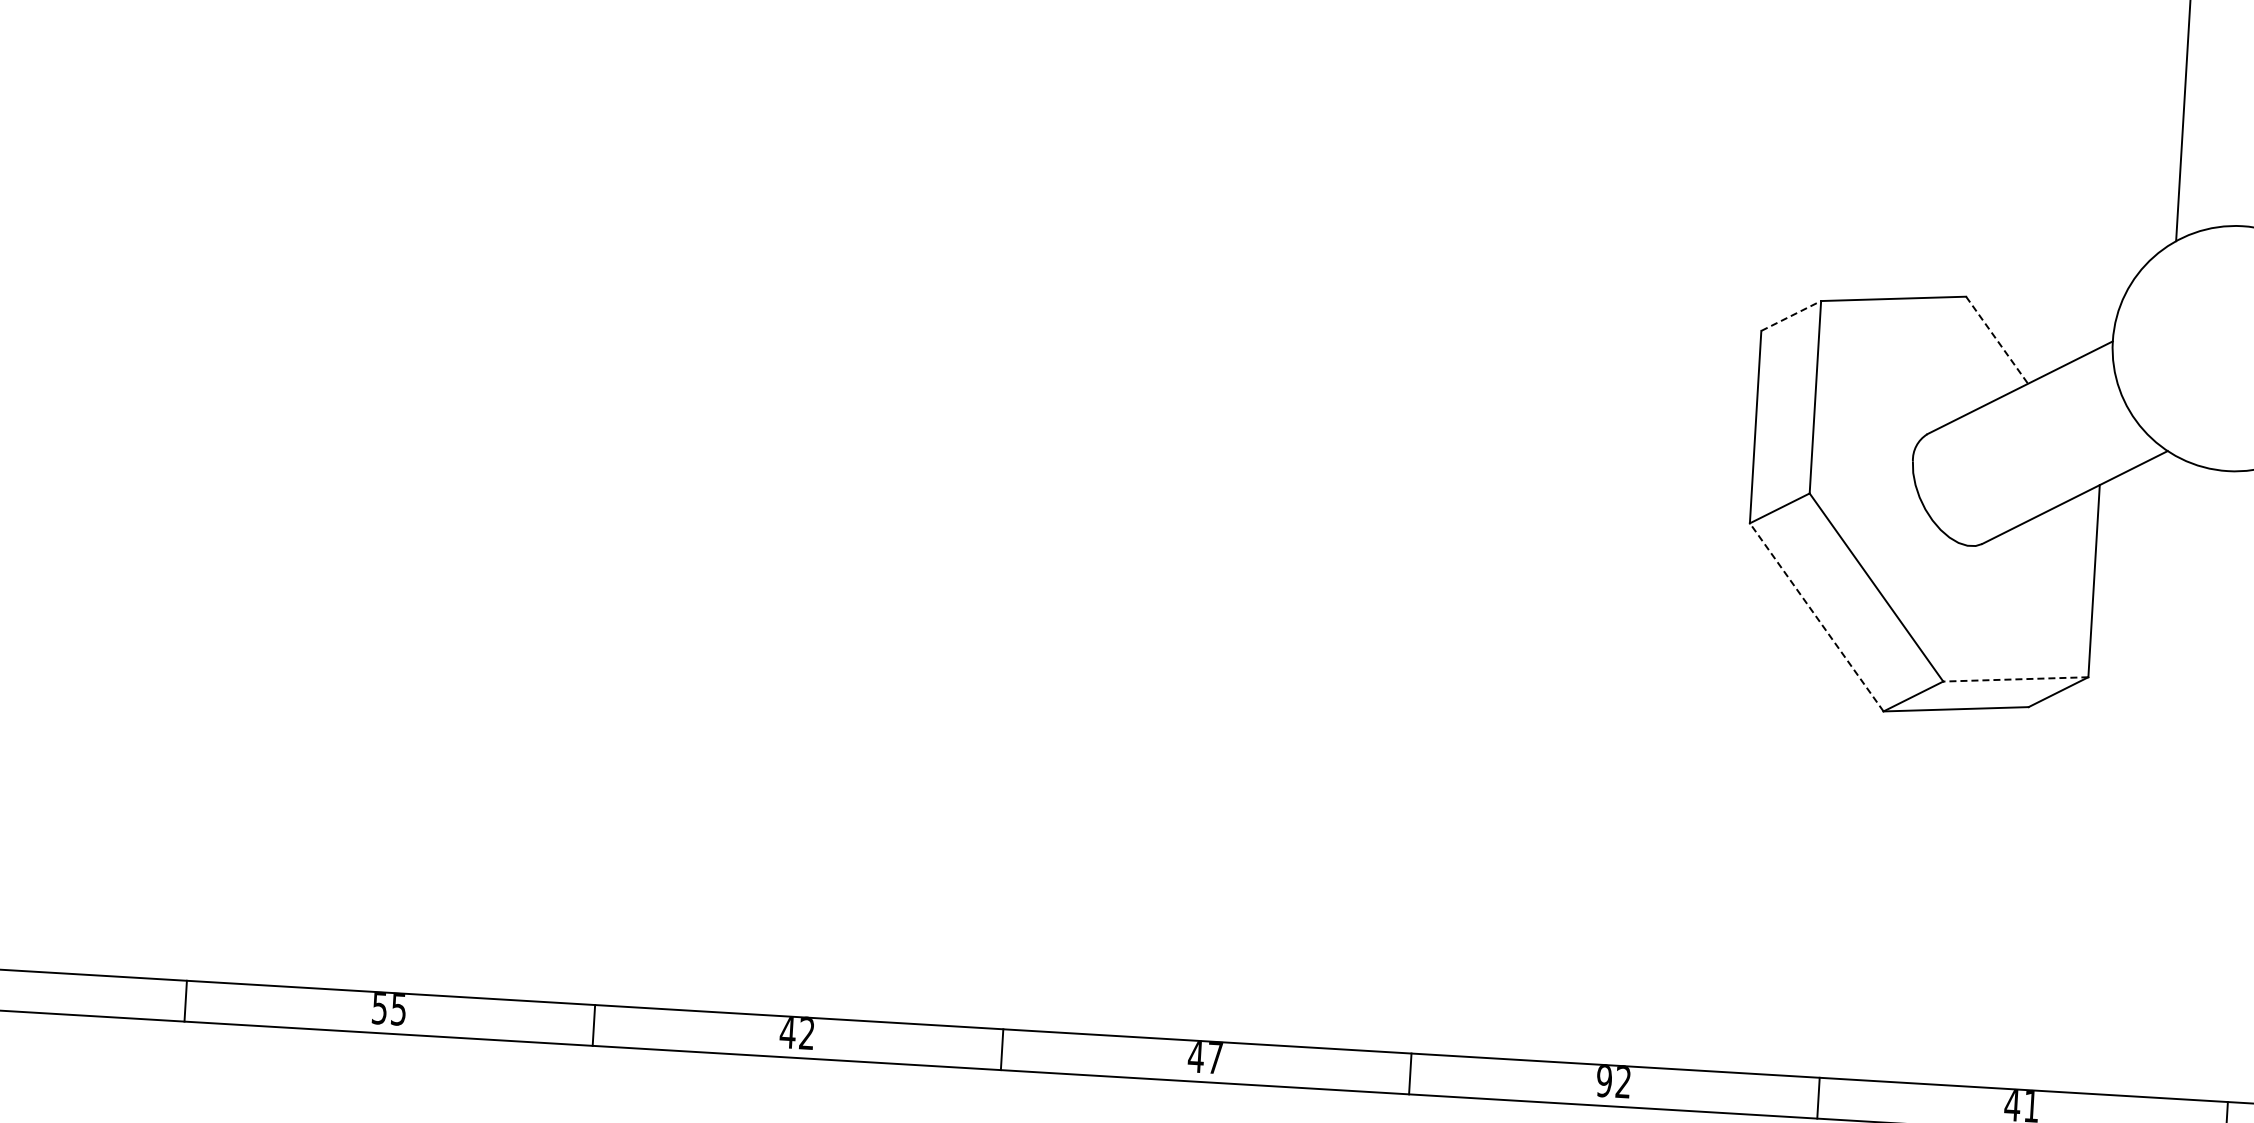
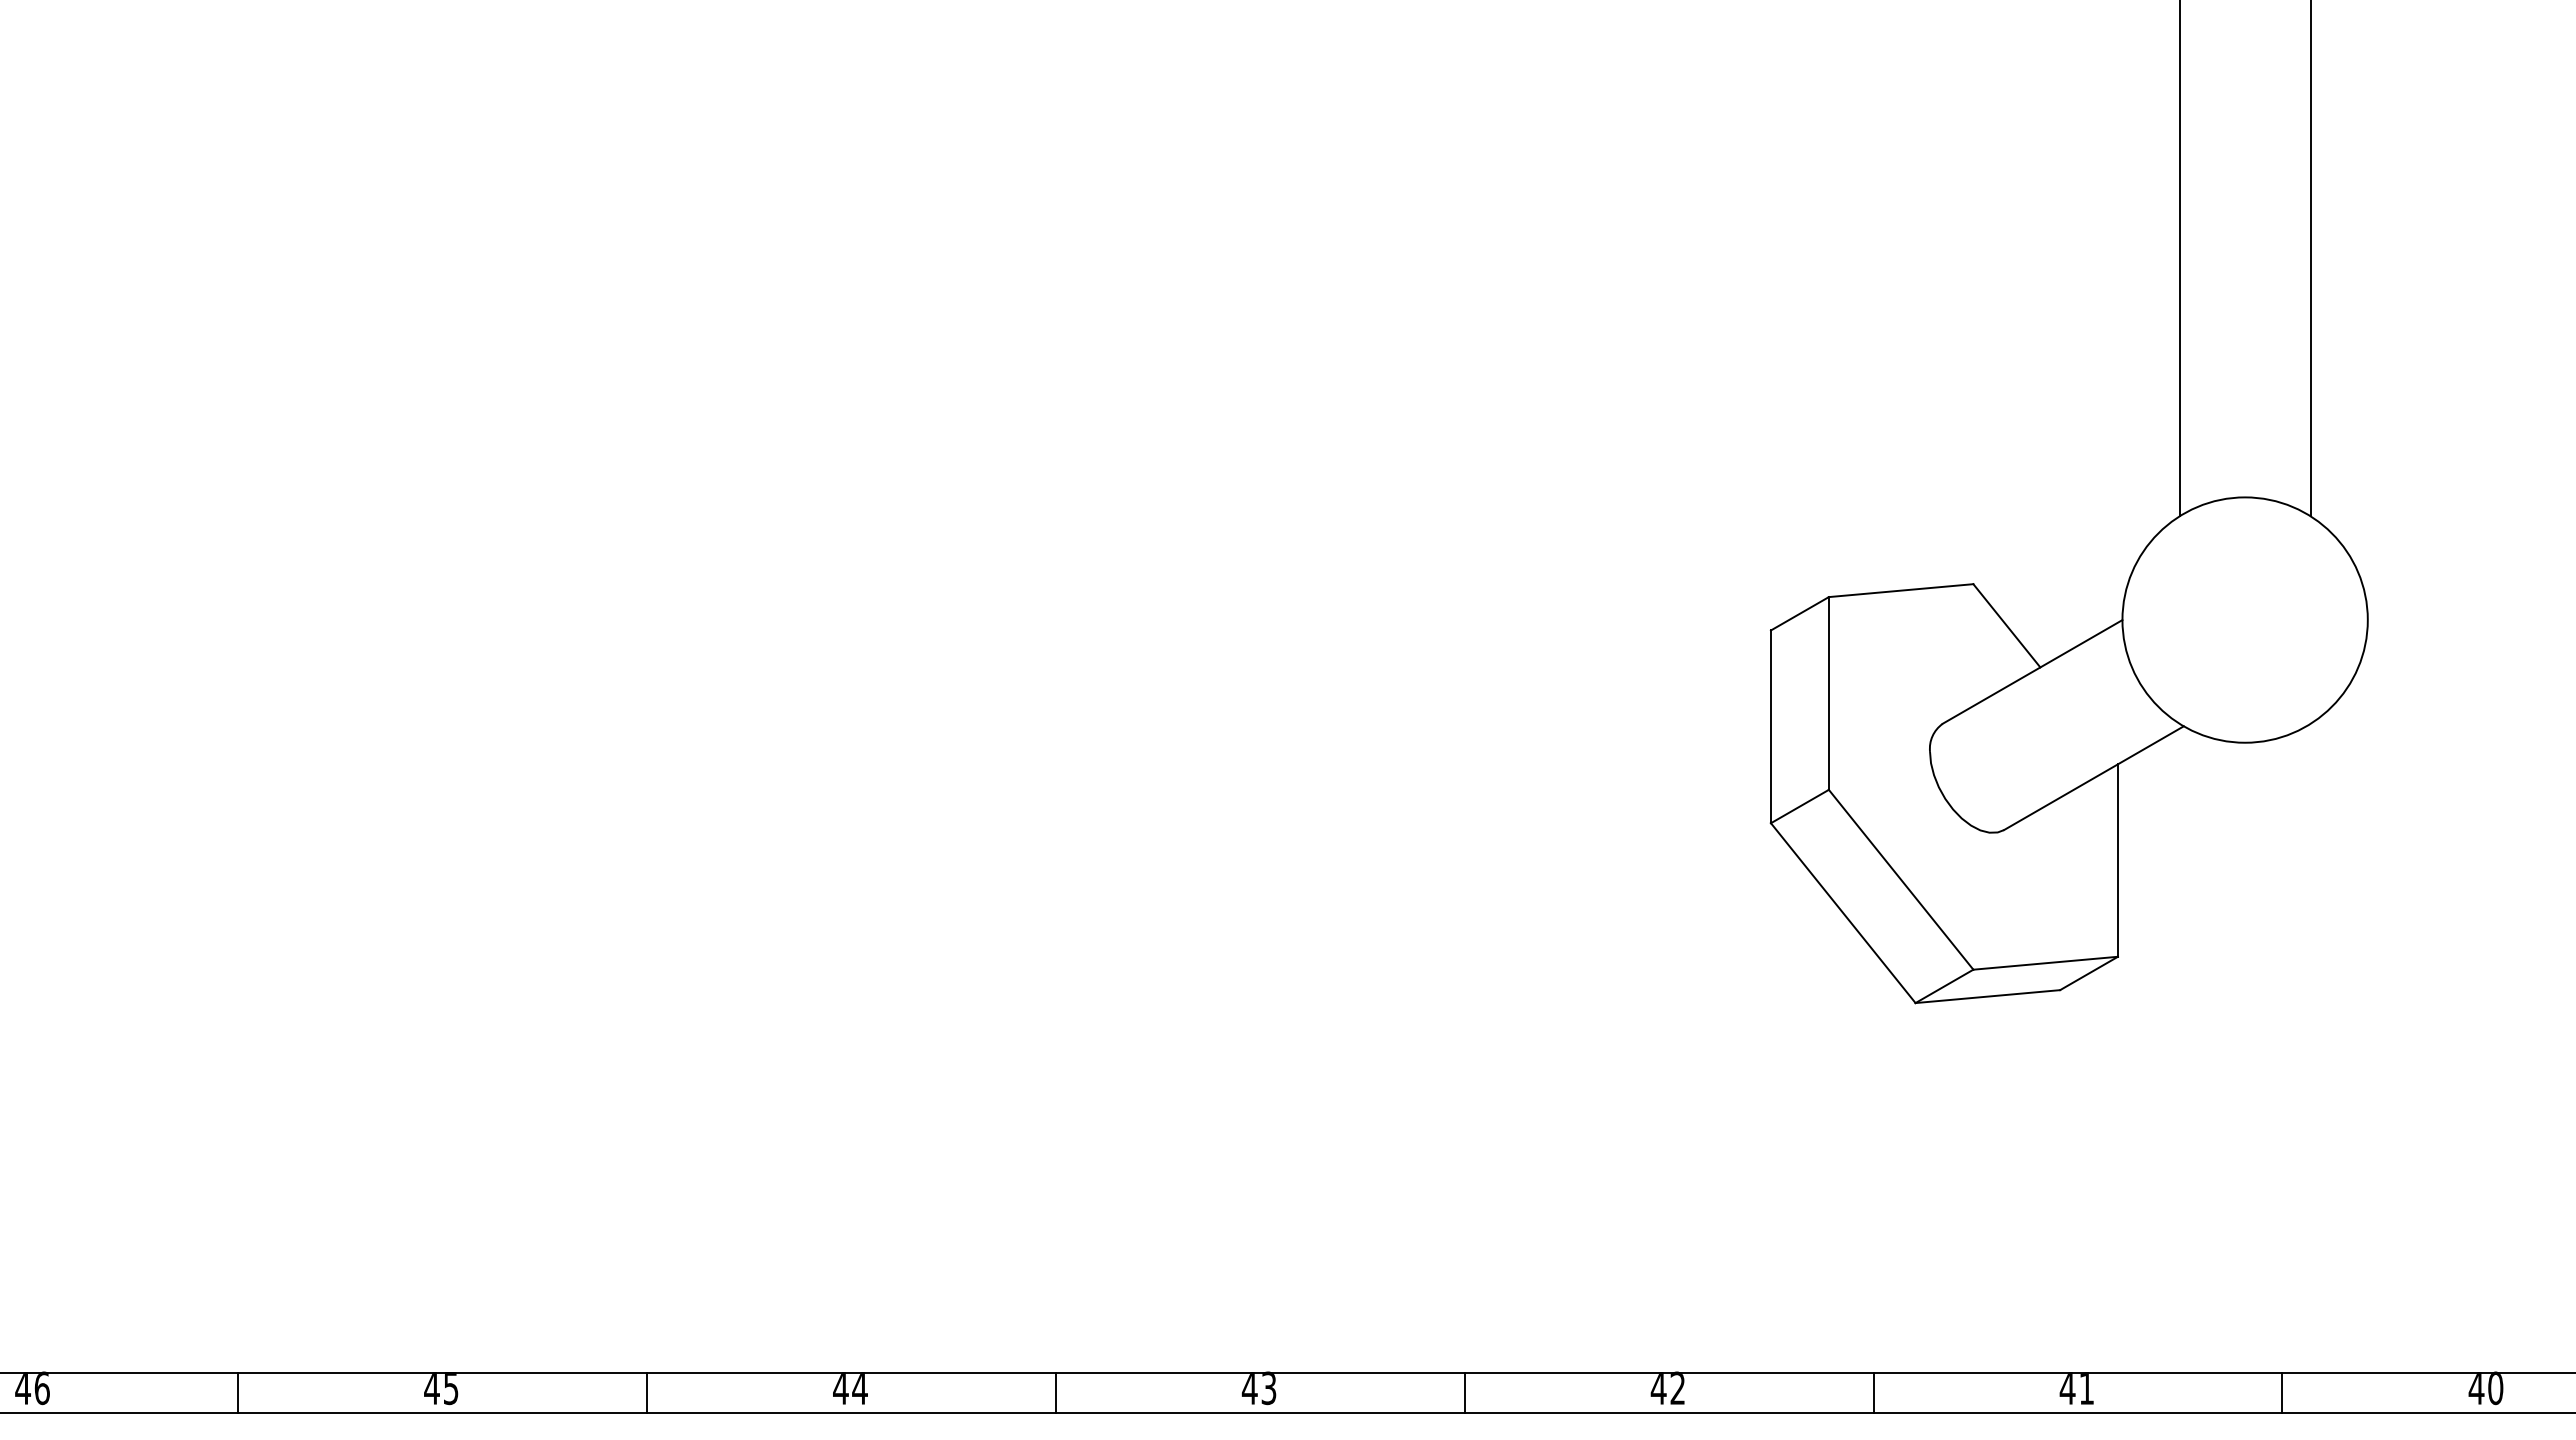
line: (1791, 315) -> (1800, 613), dashed -> solid
line: (1997, 340) -> (2007, 626), dashed -> solid
line: (1816, 616) -> (1842, 912), dashed -> solid
line: (2015, 679) -> (2045, 963), dashed -> solid
text: (379, 1009) -> (431, 1389), 55 -> 45
text: (806, 1032) -> (859, 1387), 42 -> 44
text: (1214, 1057) -> (1268, 1388), 47 -> 43
text: (1604, 1080) -> (1658, 1388), 92 -> 42

